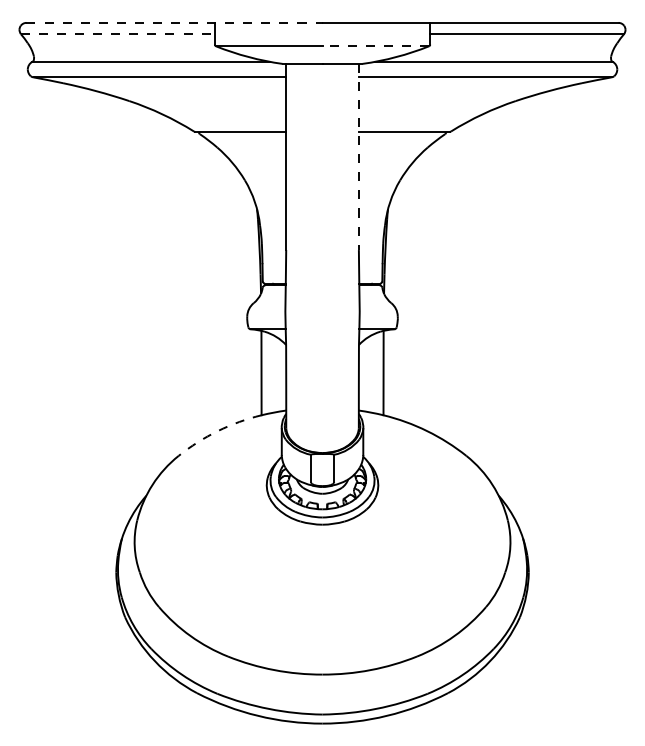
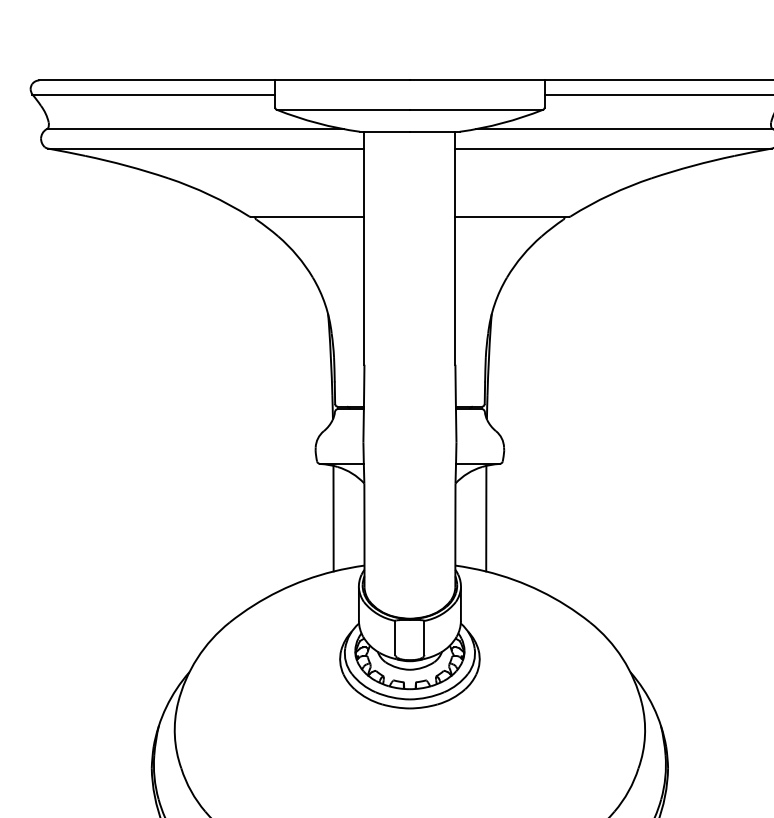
line: (174, 22) -> (224, 79), dashed -> solid
line: (117, 34) -> (153, 94), dashed -> solid
line: (375, 46) -> (476, 109), dashed -> solid
line: (358, 157) -> (454, 248), dashed -> solid
arc: (217, 431) -> (278, 591), dashed -> solid

